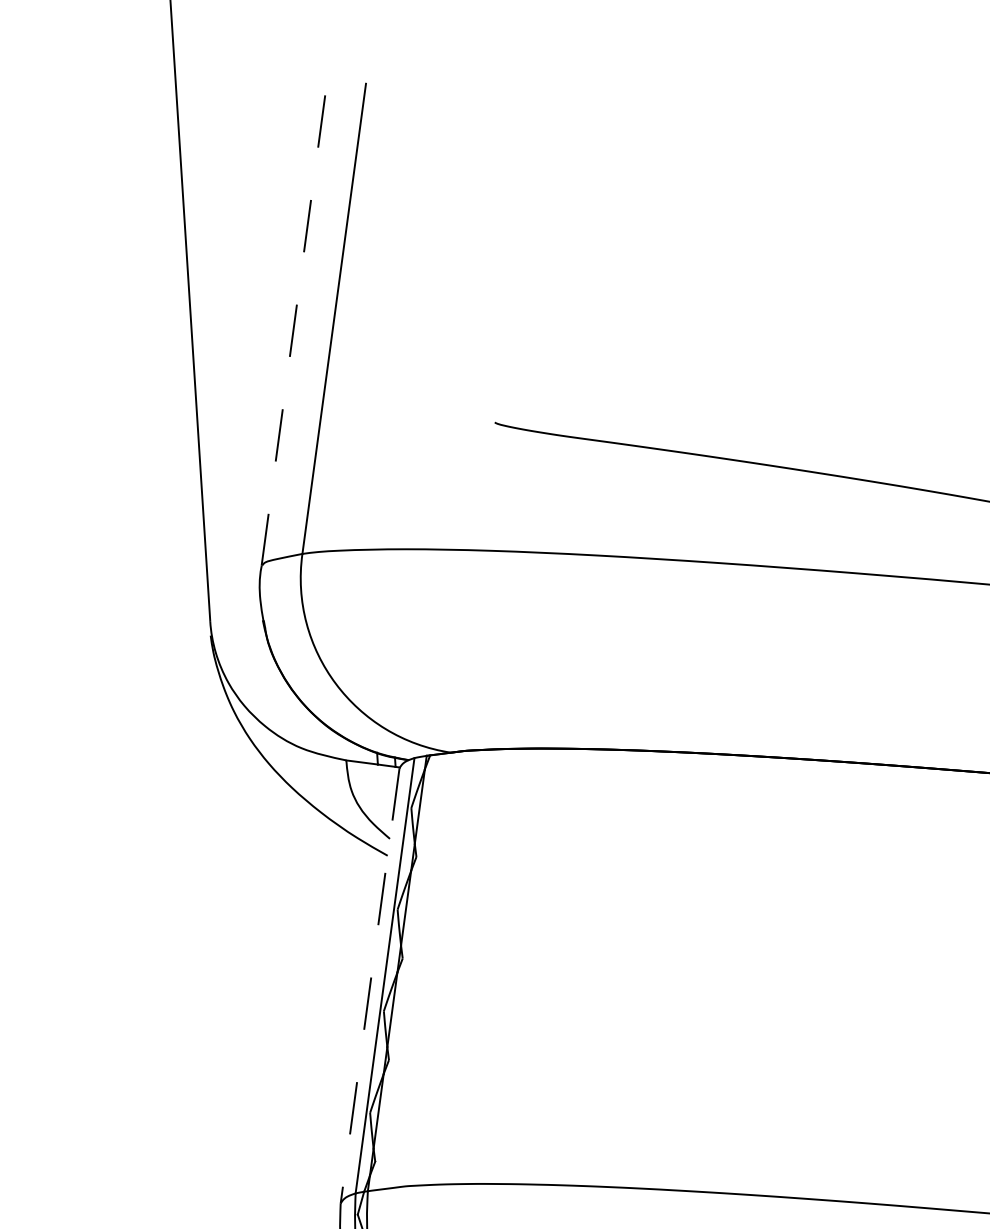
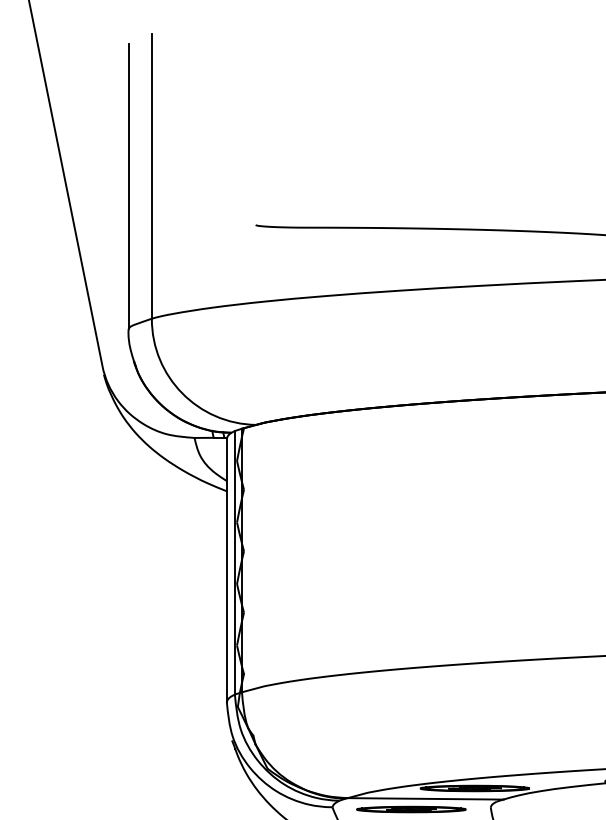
line: (293, 331) -> (128, 187), dashed -> solid
line: (369, 986) -> (226, 570), dashed -> solid

